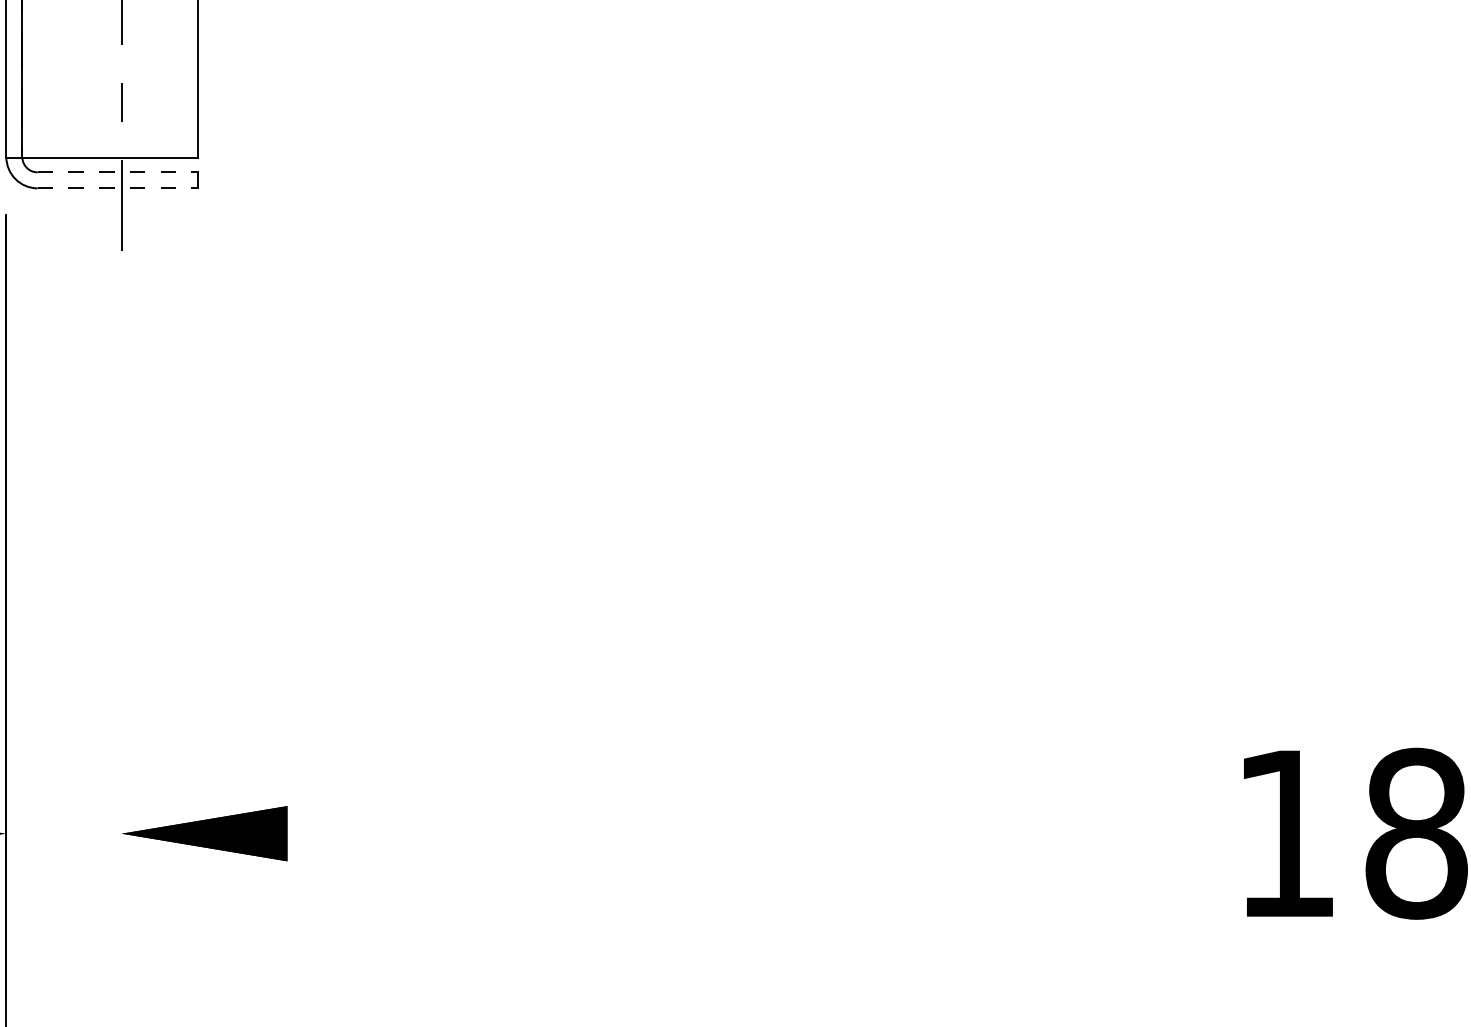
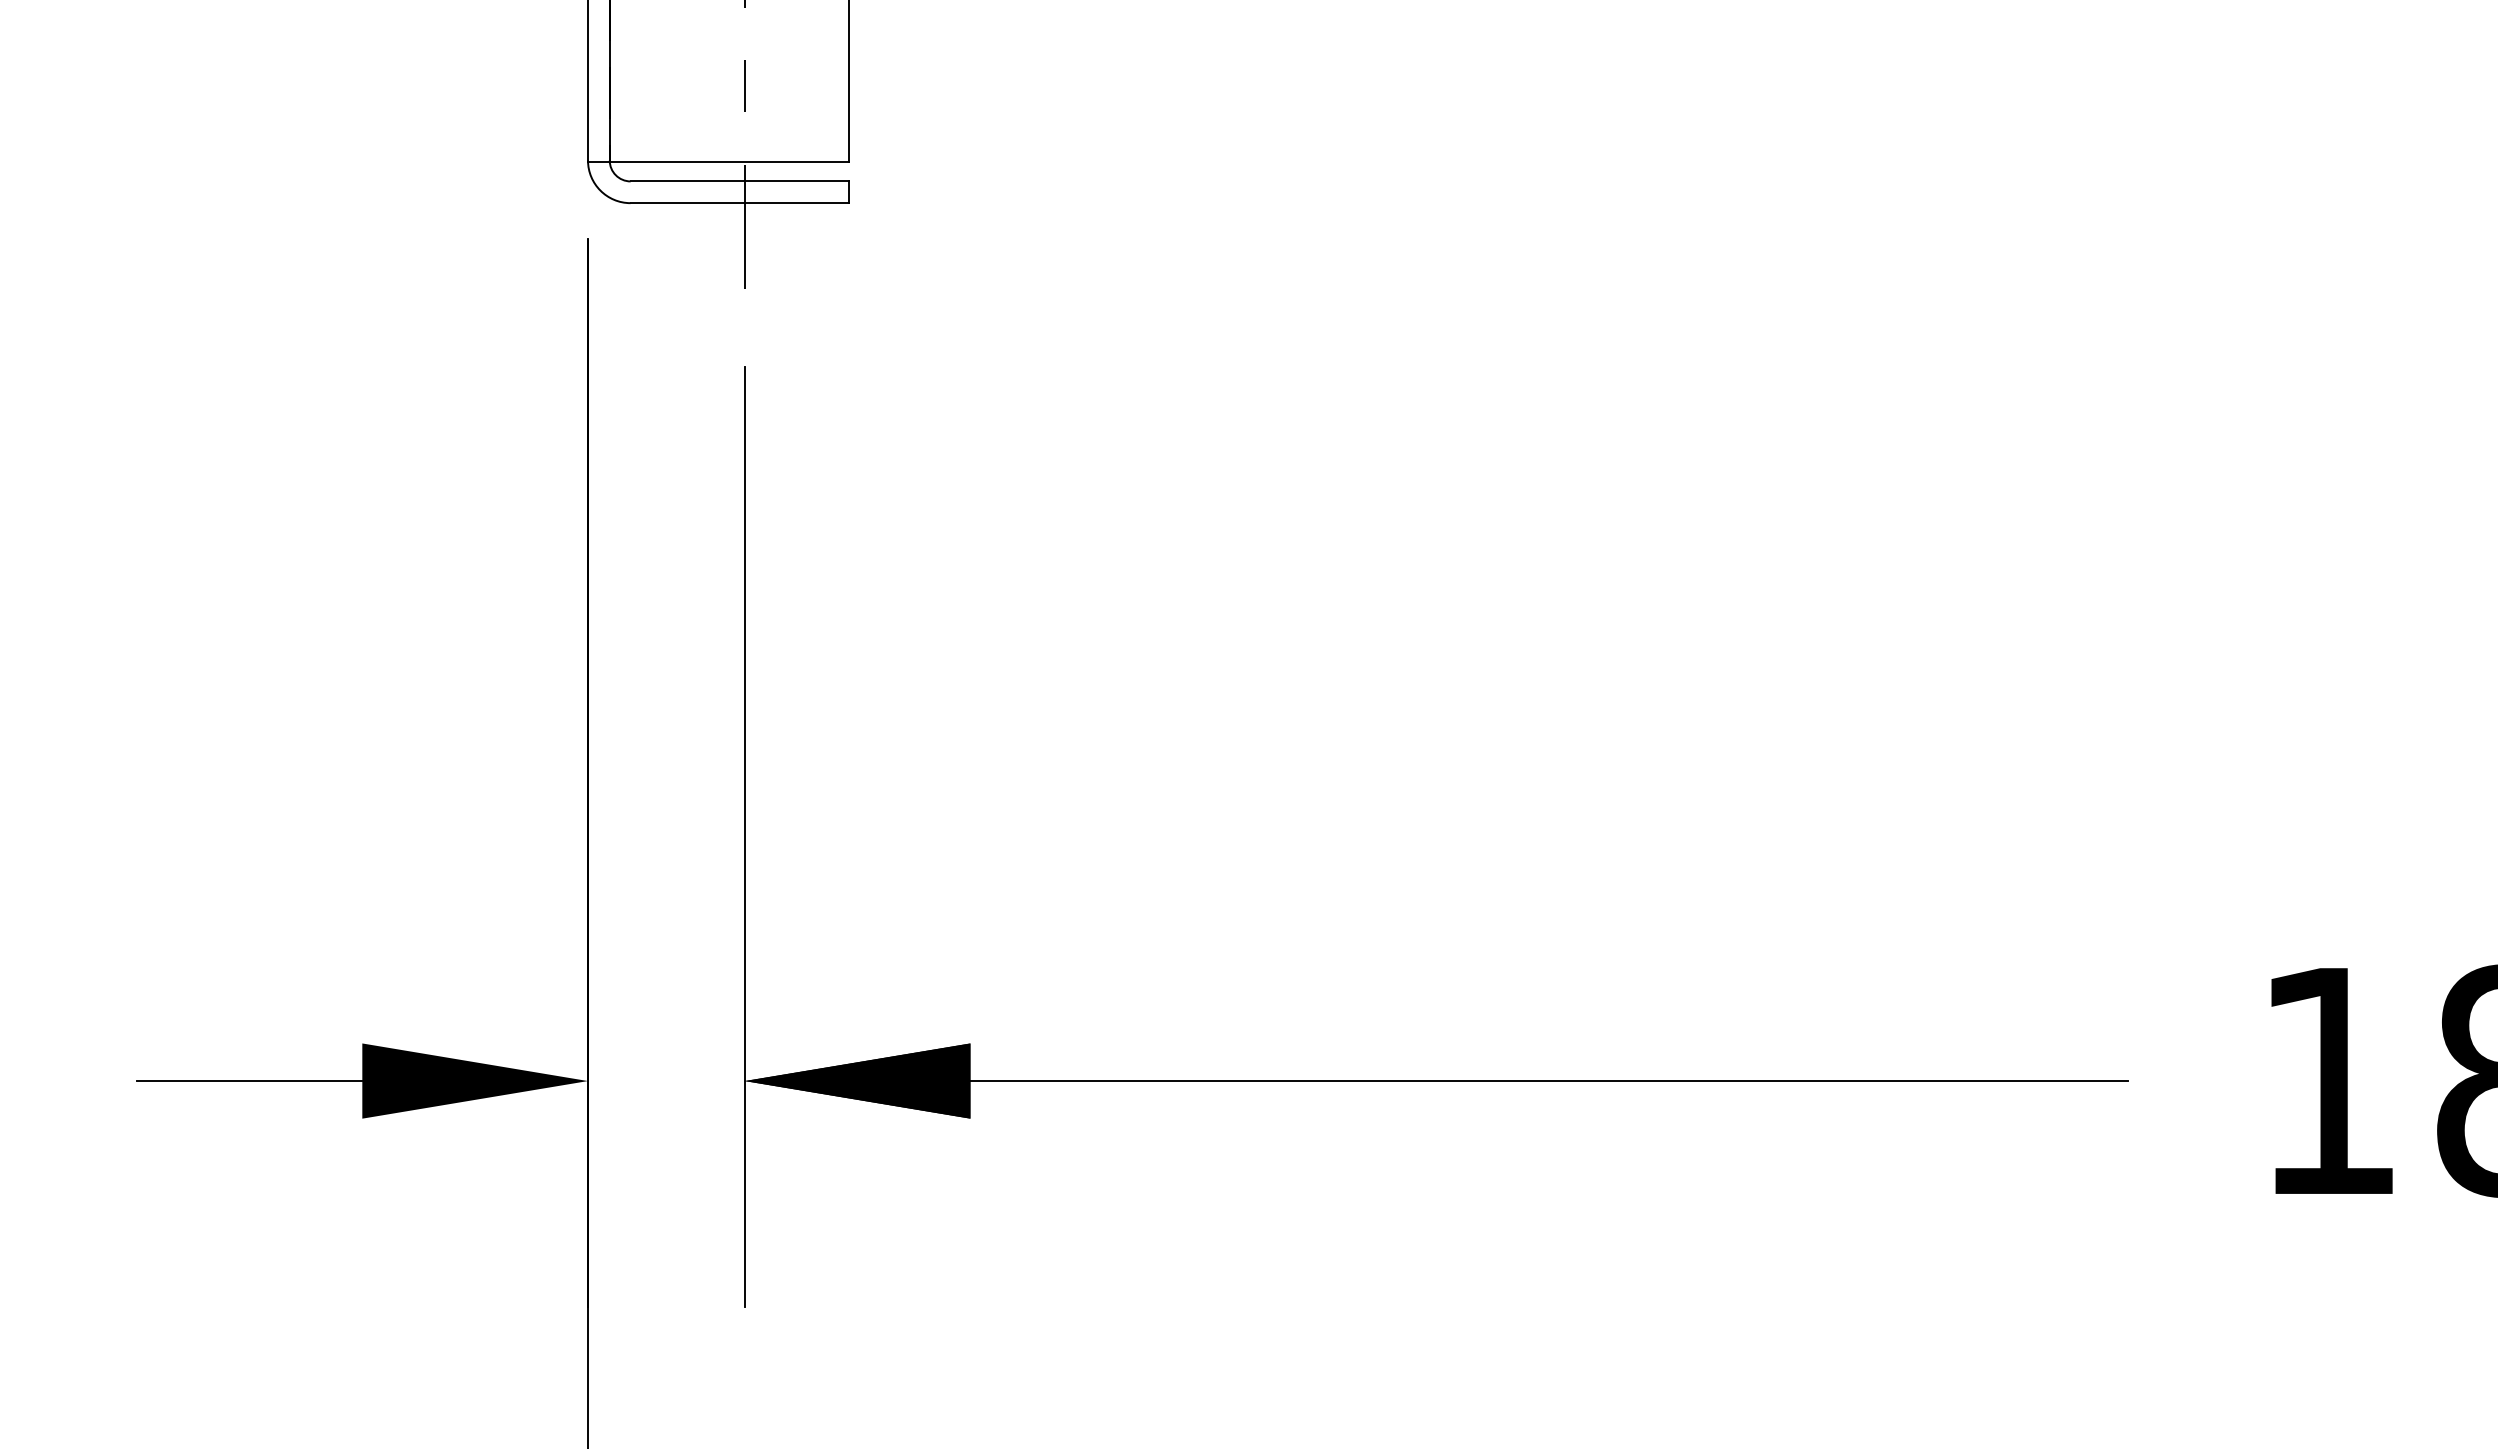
line: (118, 172) -> (740, 181), dashed -> solid
line: (118, 188) -> (740, 203), dashed -> solid
line: (121, 653) -> (744, 836), added
line: (713, 834) -> (1549, 1081), added

